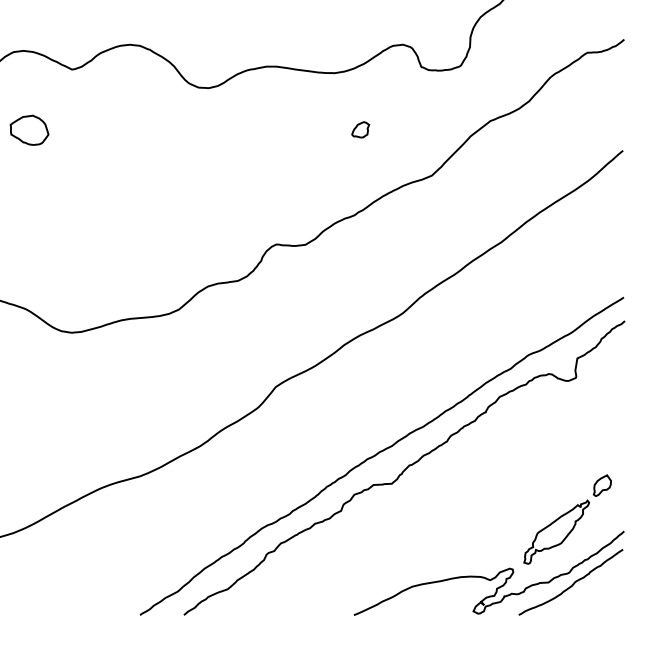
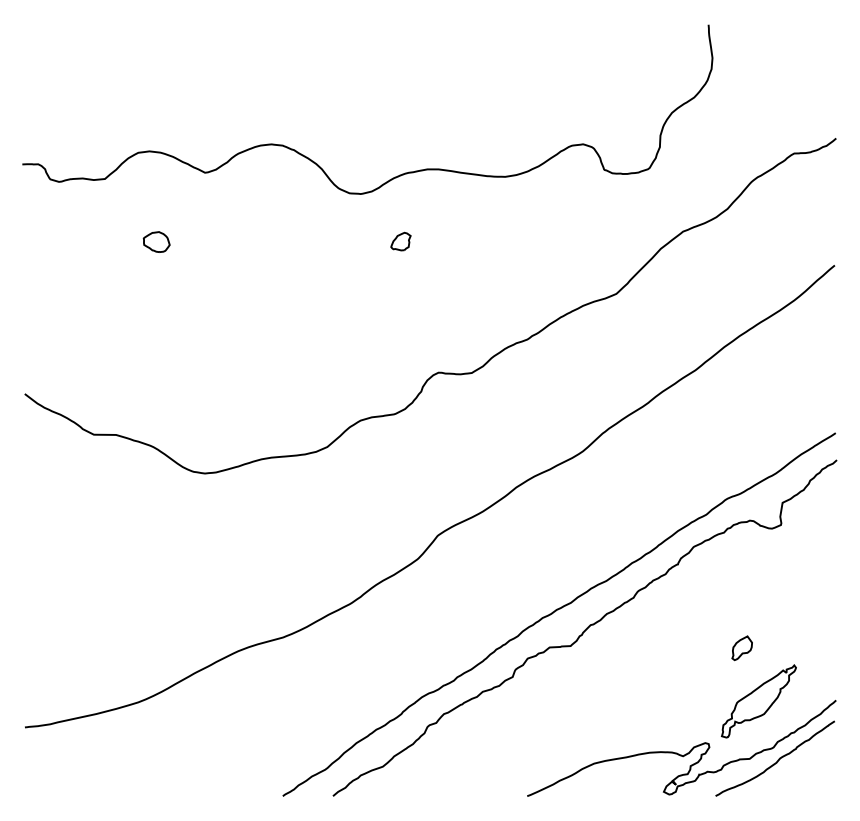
part: (29, 129) -> (156, 241), size x0.6
part: (360, 129) -> (400, 241), moved
part: (601, 485) -> (741, 648), moved

